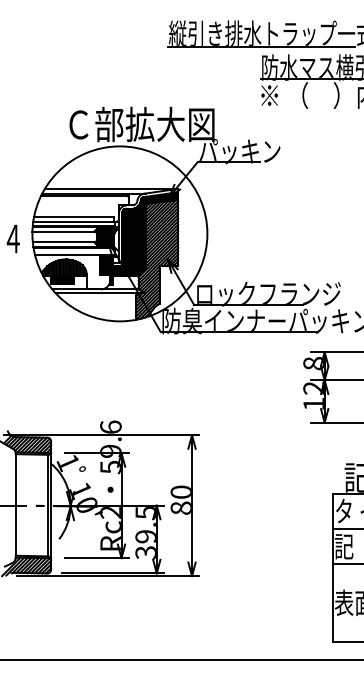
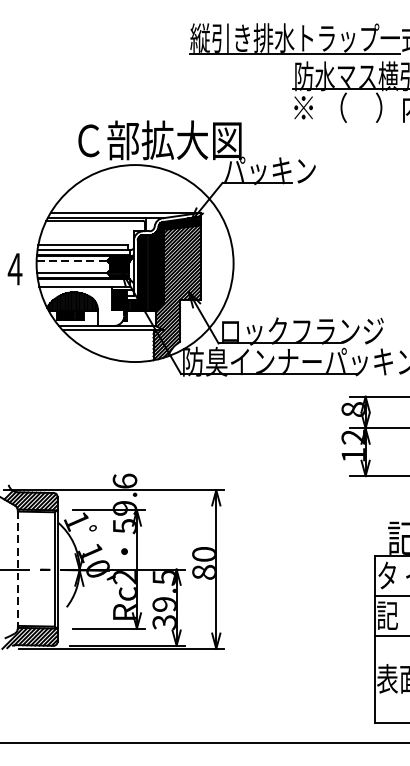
line: (64, 231) -> (72, 260), solid -> dashed
line: (15, 506) -> (17, 570), solid -> dashed

